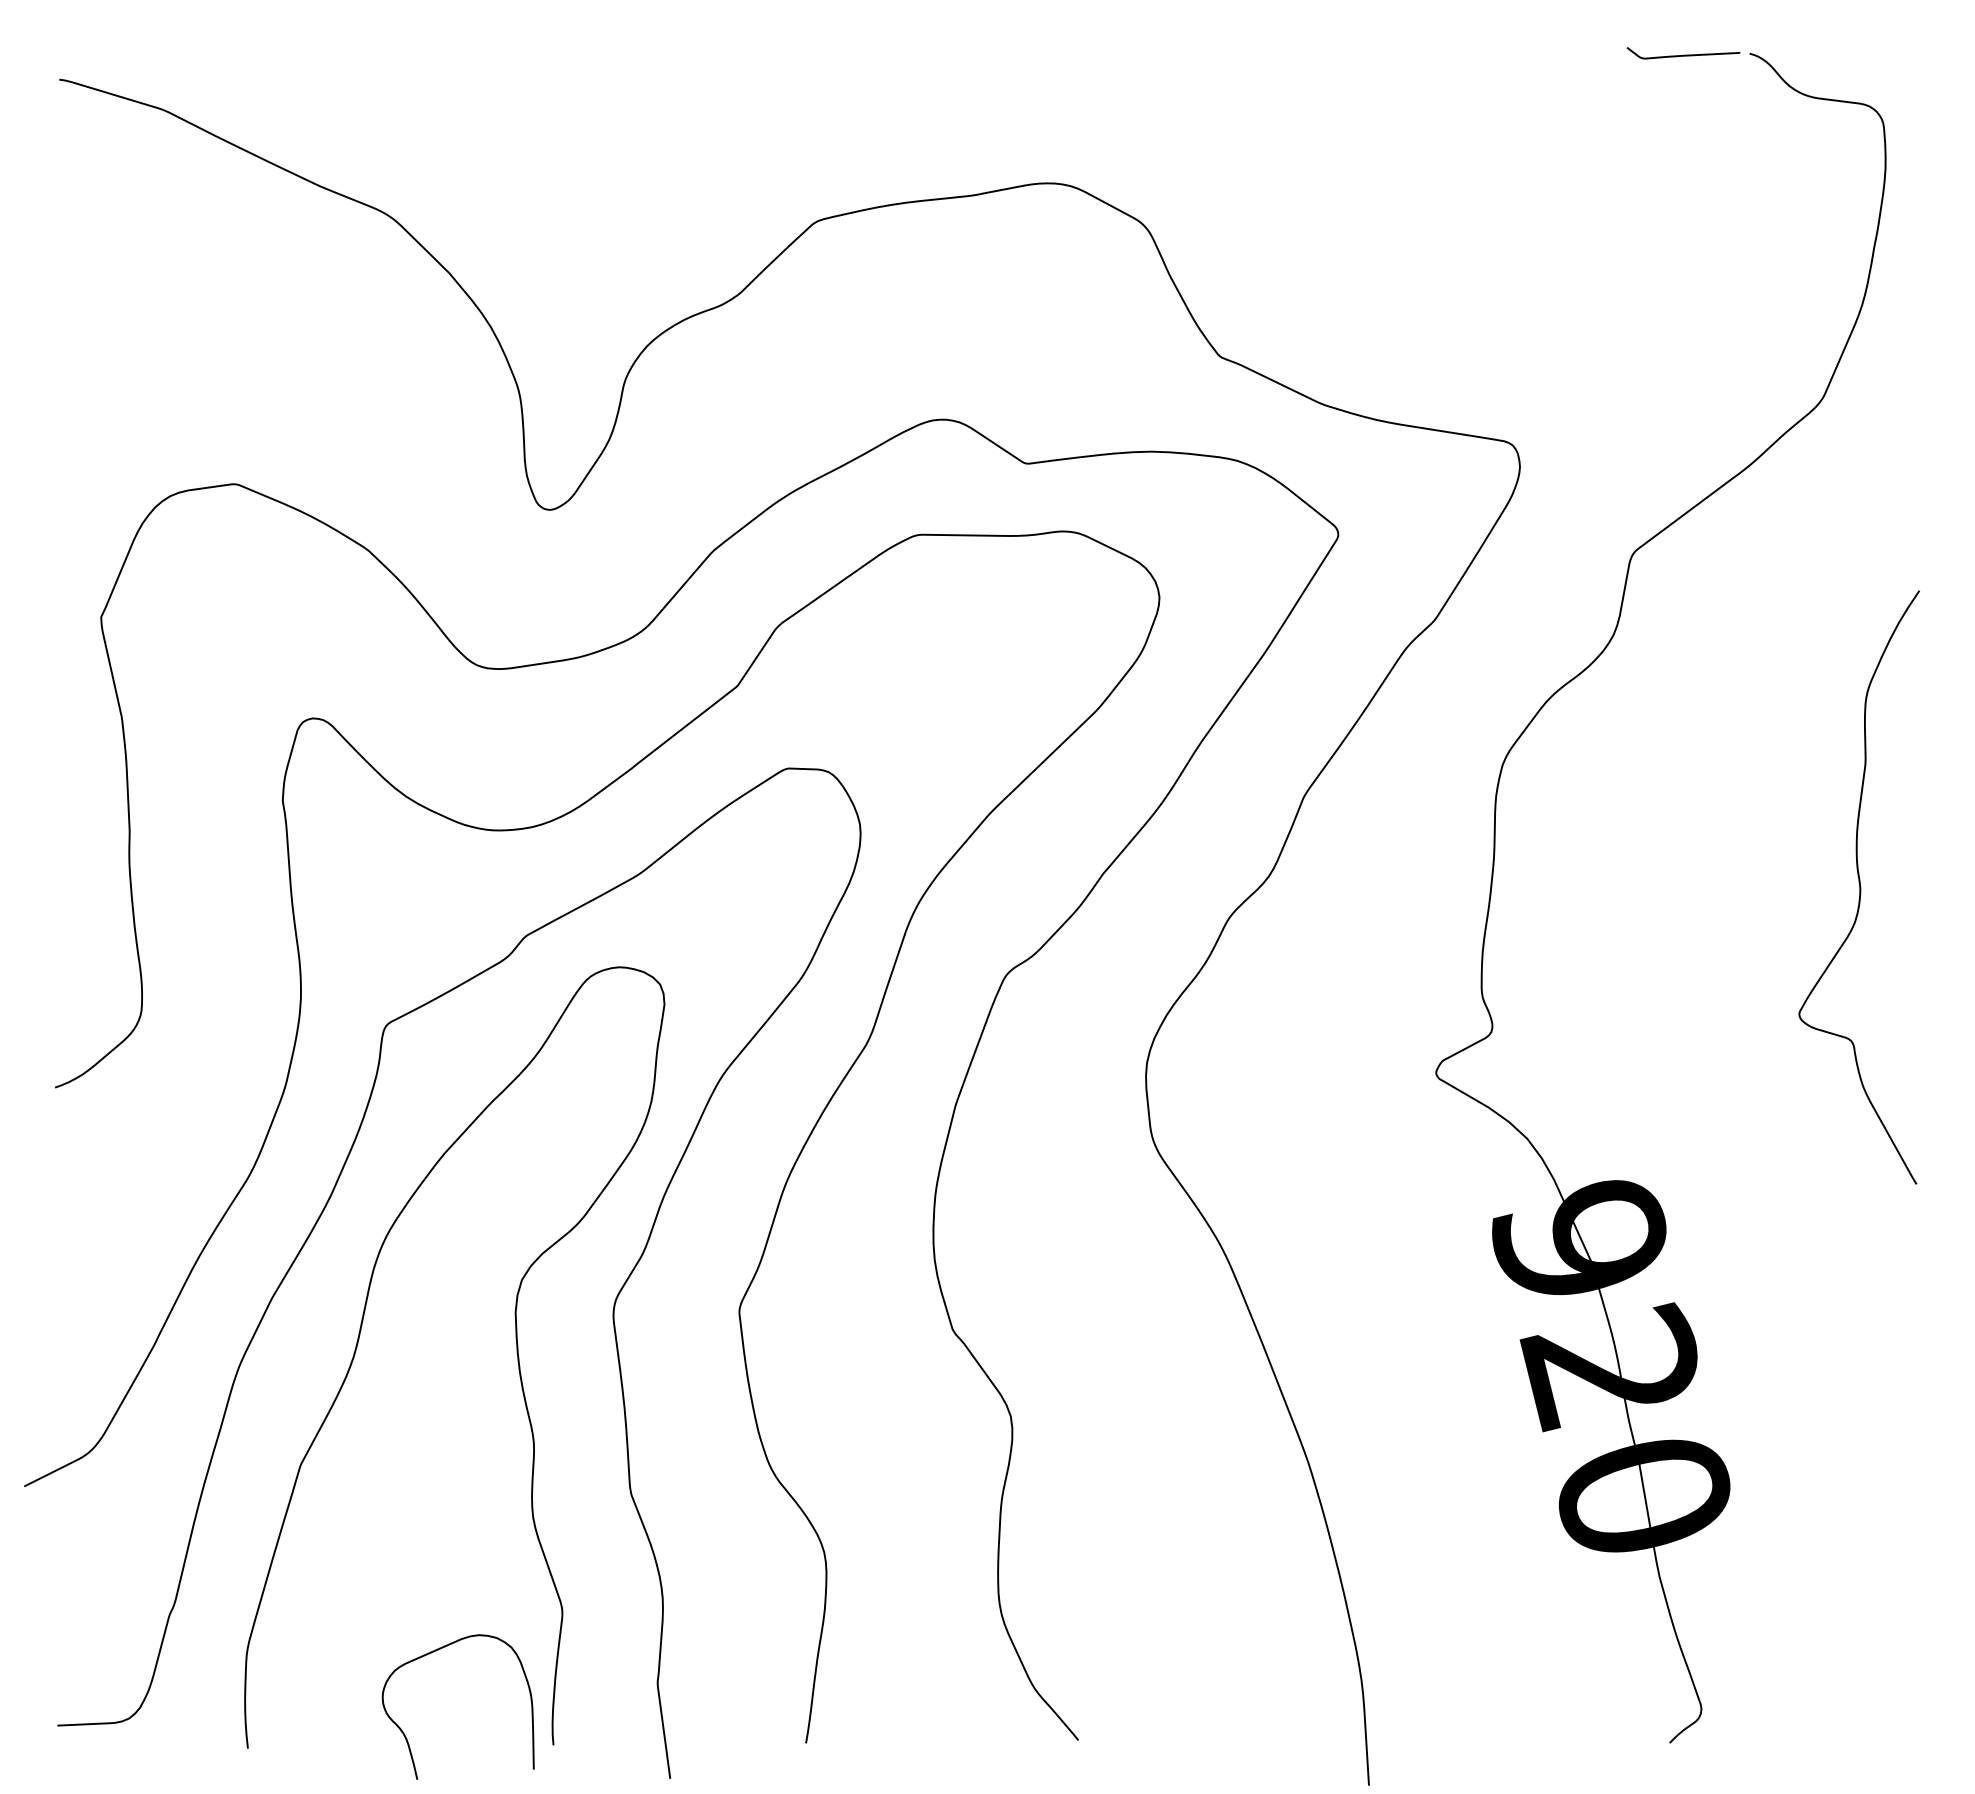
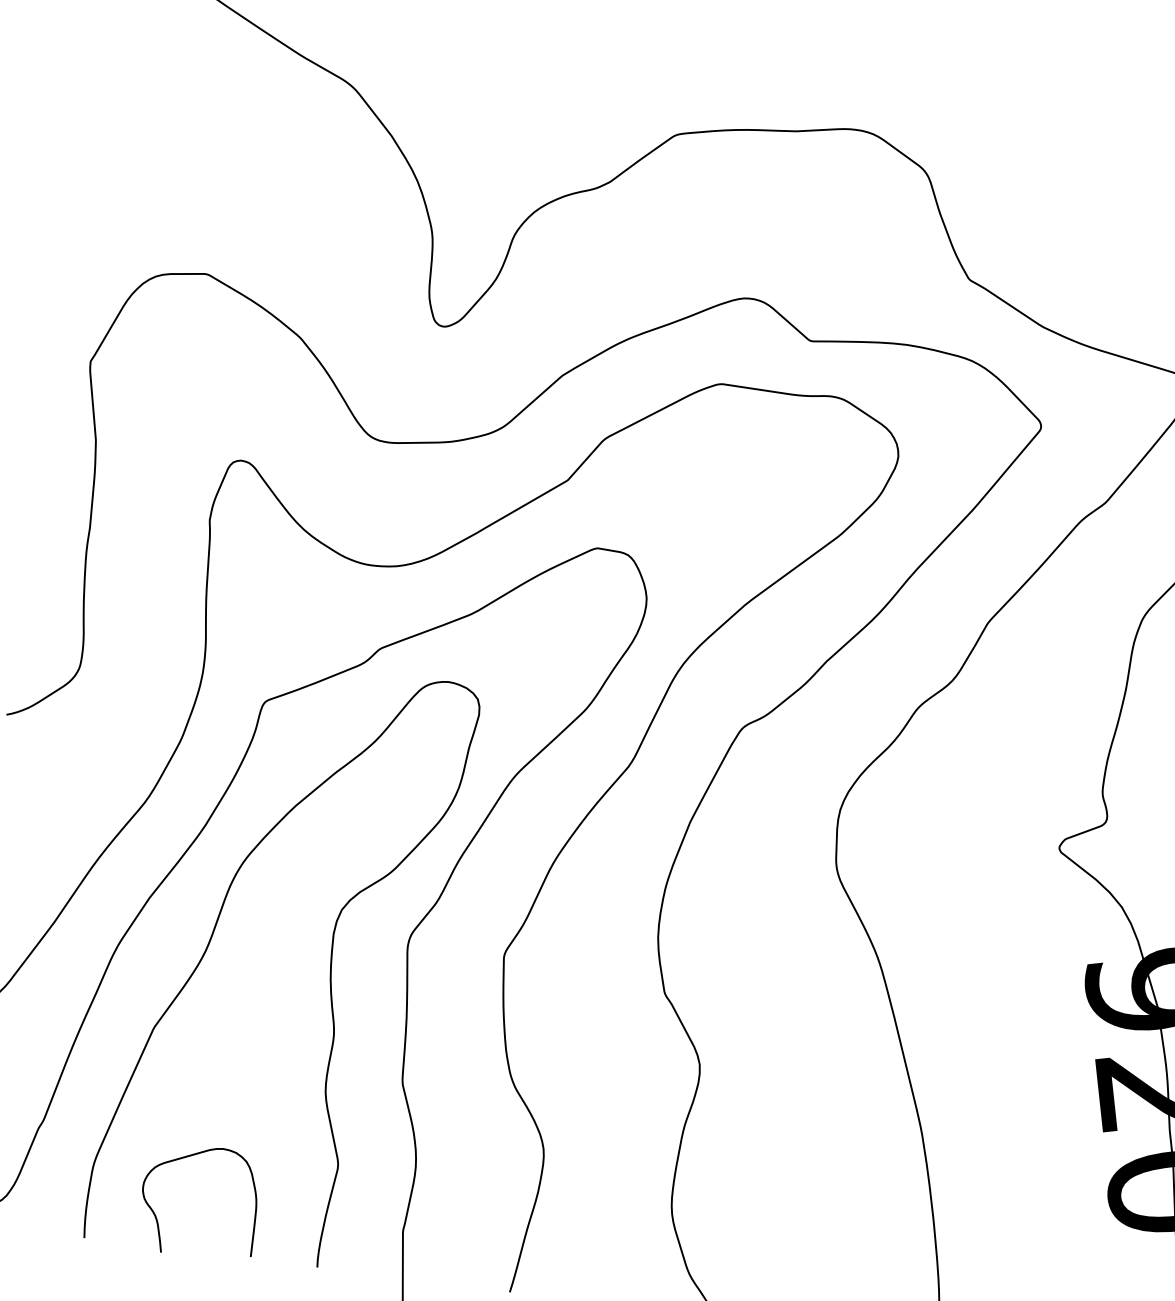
curve: (436, 1651) -> (188, 1156), moved

